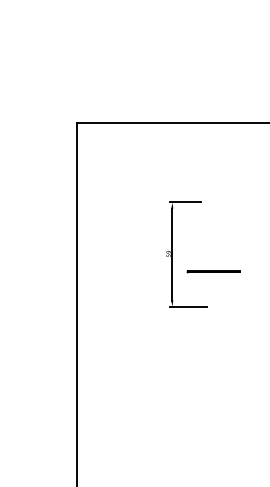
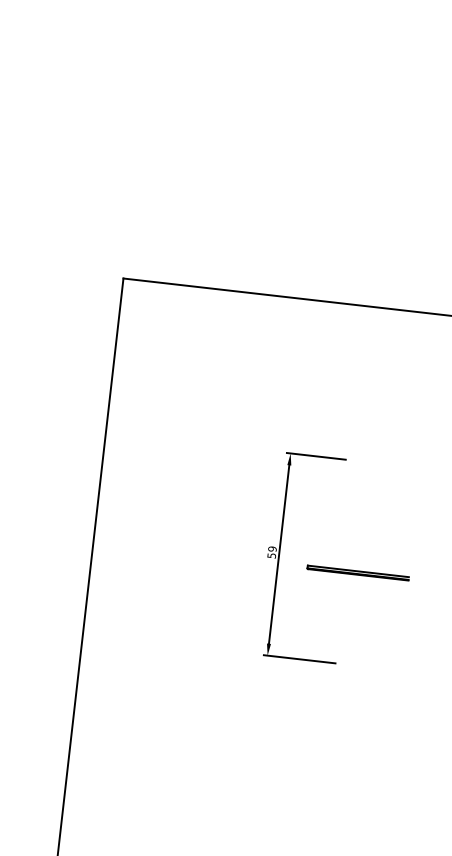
line: (213, 271) -> (357, 573), moved

